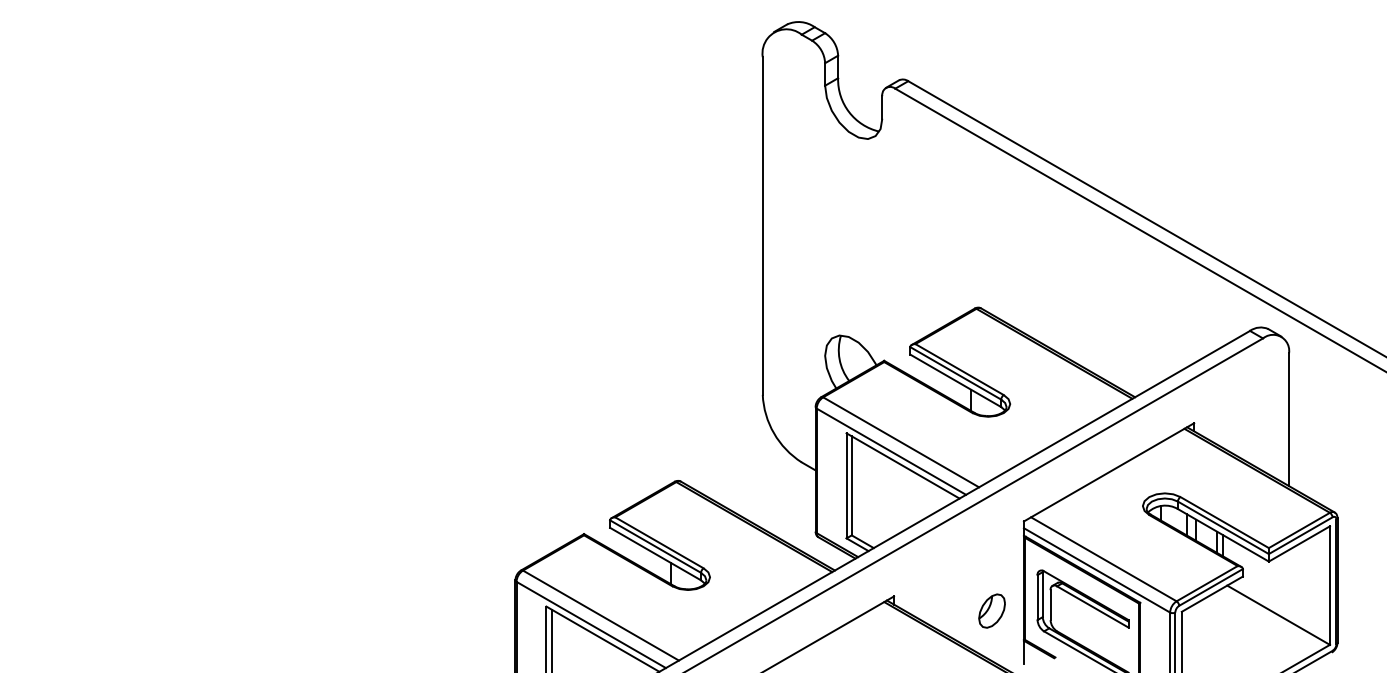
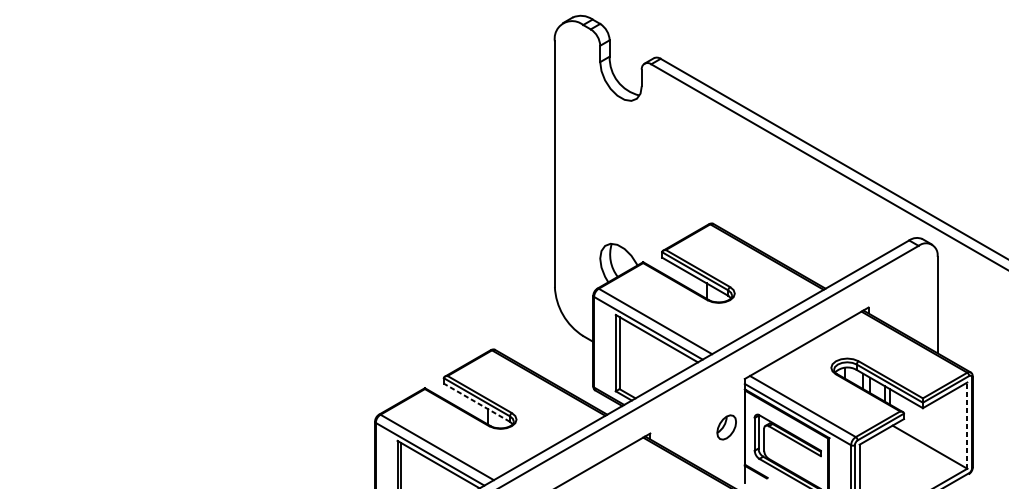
line: (655, 554) -> (476, 403), solid -> dashed
line: (1329, 585) -> (966, 425), solid -> dashed
part: (991, 610) -> (726, 427), moved

